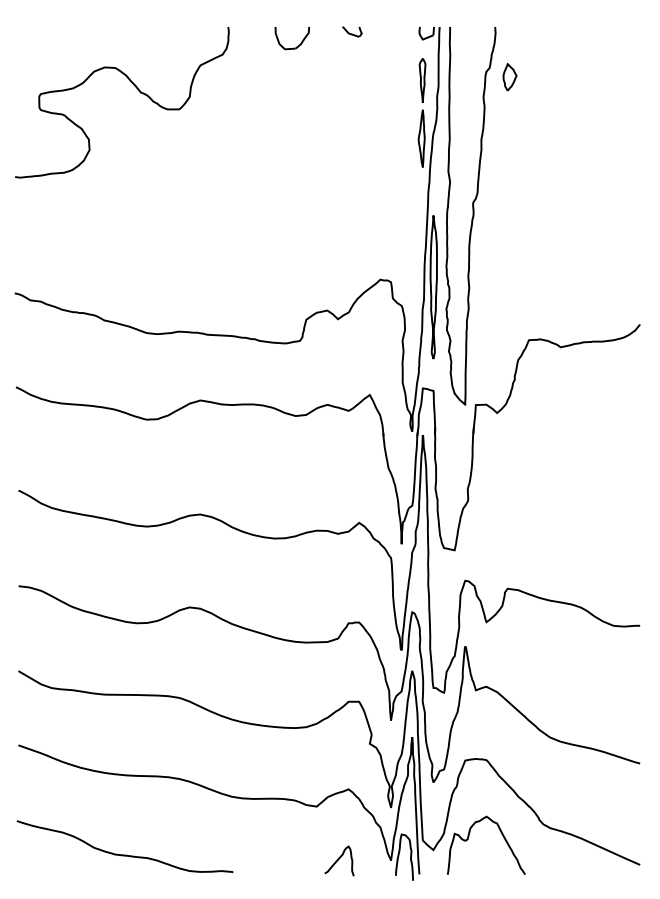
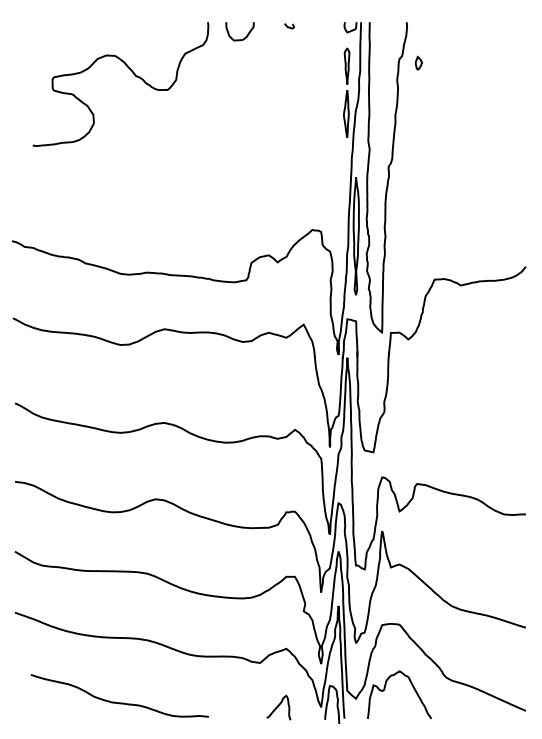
part: (352, 31) -> (289, 25), size x0.6
part: (509, 76) -> (418, 62), size x0.6
curve: (138, 91) -> (134, 75), moved
curve: (124, 854) -> (119, 702), moved

